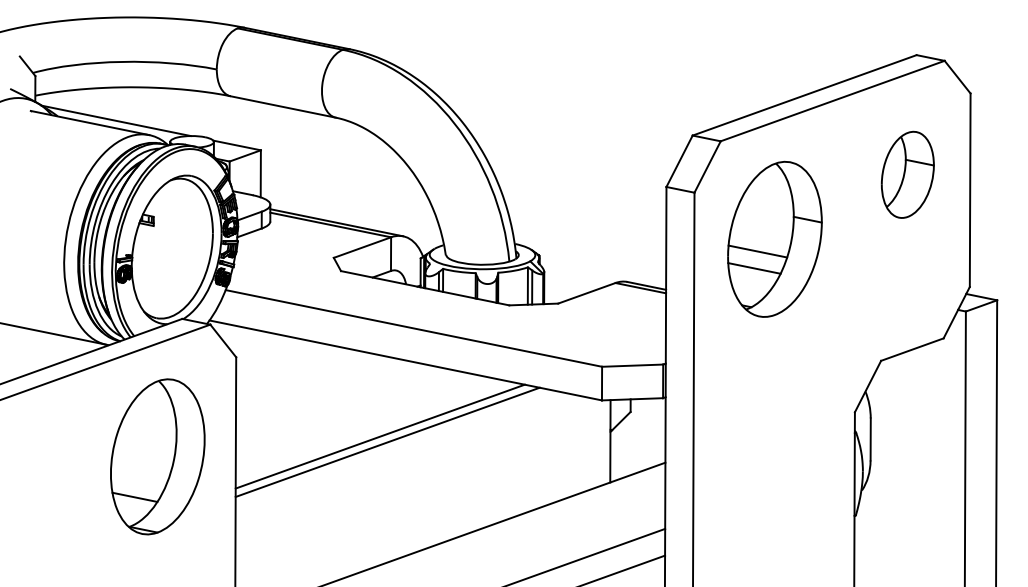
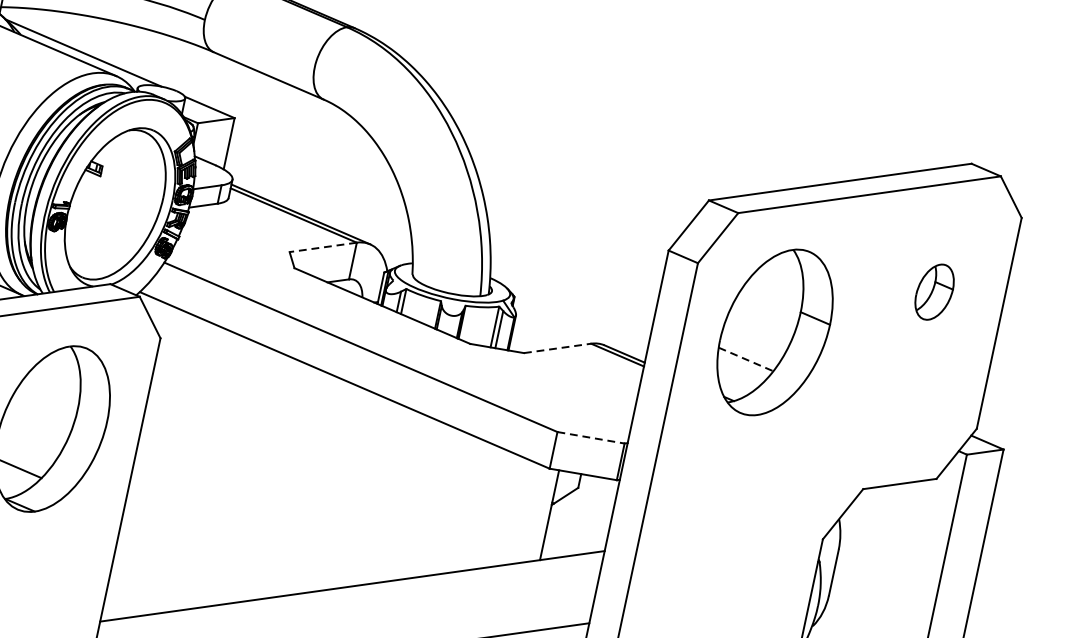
part: (907, 174) -> (934, 291), size x0.6
line: (362, 247) -> (323, 247), solid -> dashed
line: (757, 251) -> (753, 341), removed
line: (754, 268) -> (746, 359), solid -> dashed
line: (587, 293) -> (558, 348), solid -> dashed
line: (632, 365) -> (590, 437), solid -> dashed
line: (379, 436) -> (298, 457), removed
line: (387, 441) -> (306, 464), removed

